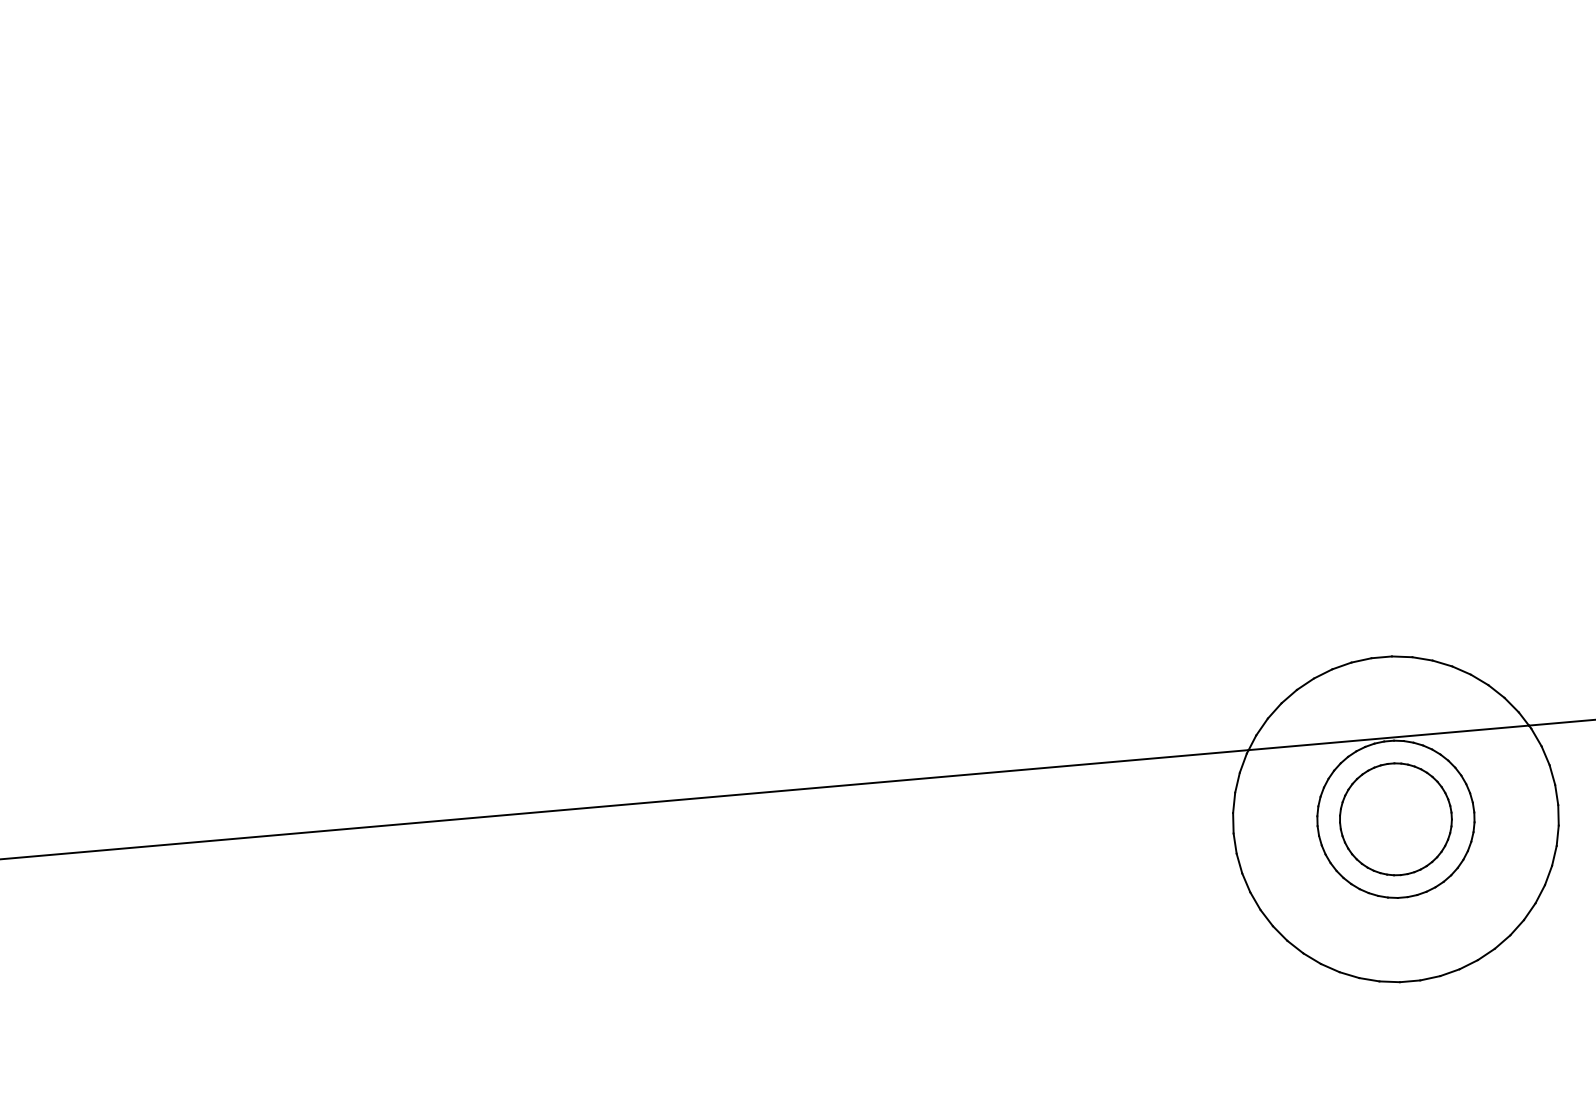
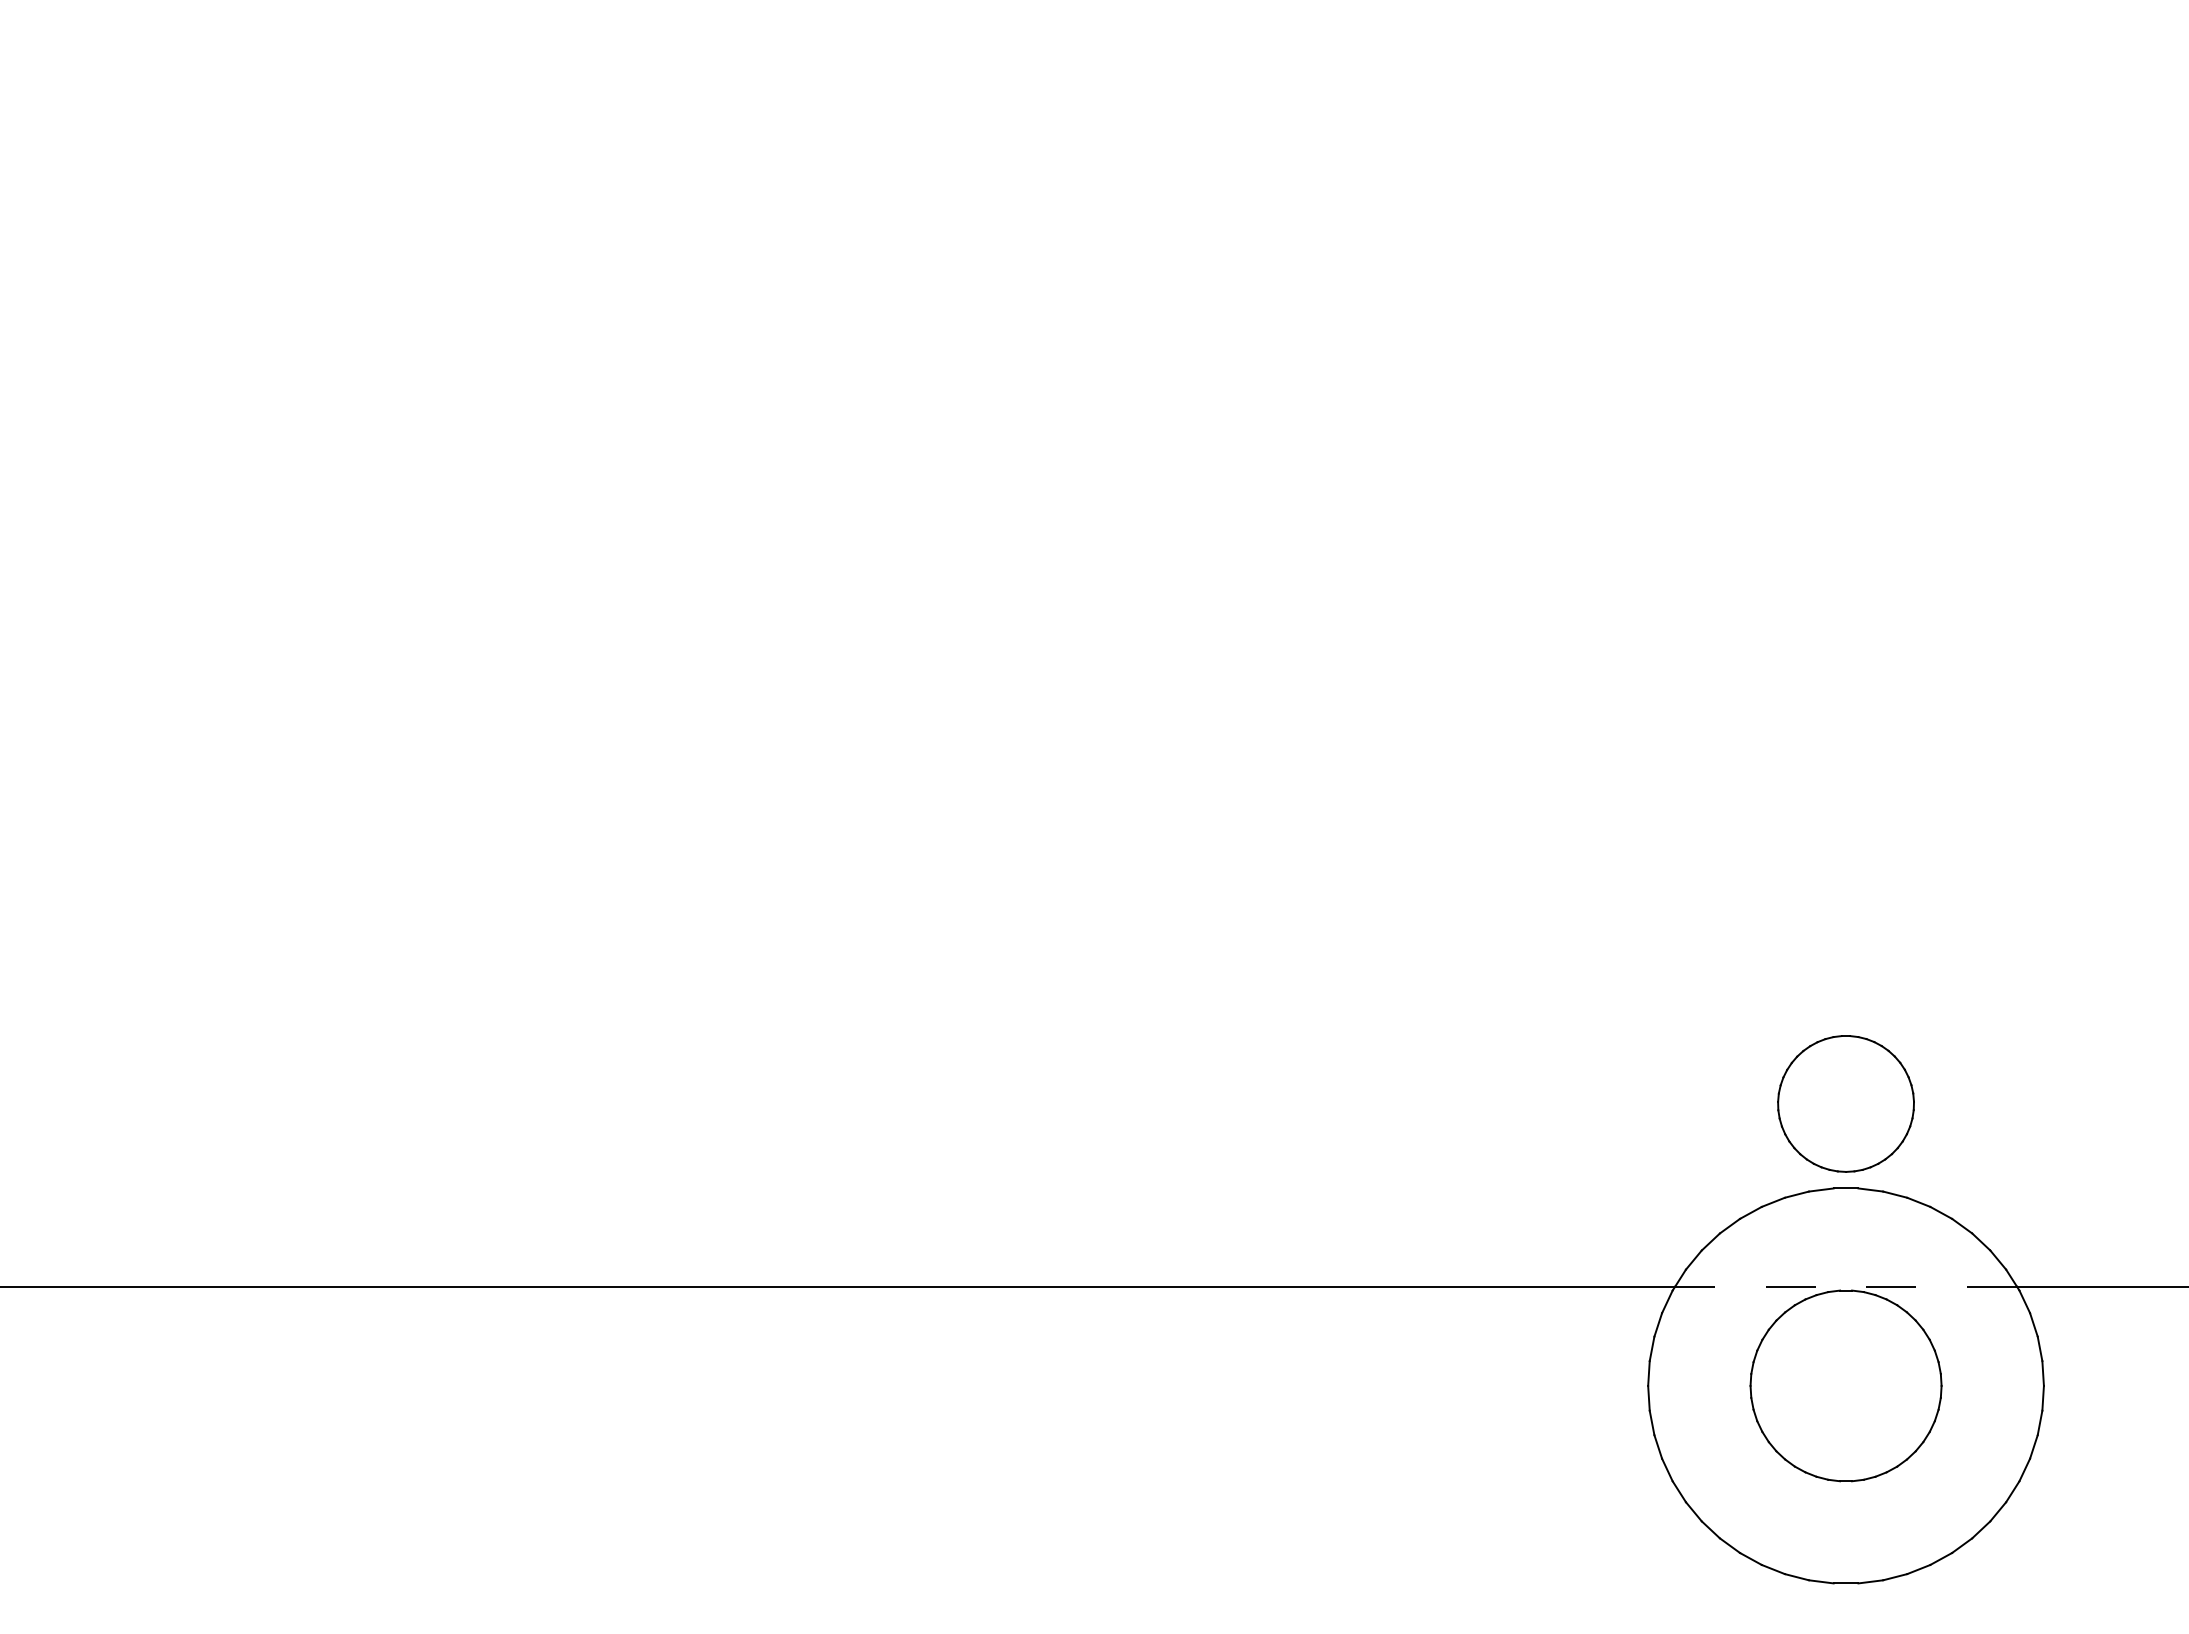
line: (1389, 737) -> (1846, 1286), solid -> dashed
part: (1395, 819) -> (1845, 1103), moved

